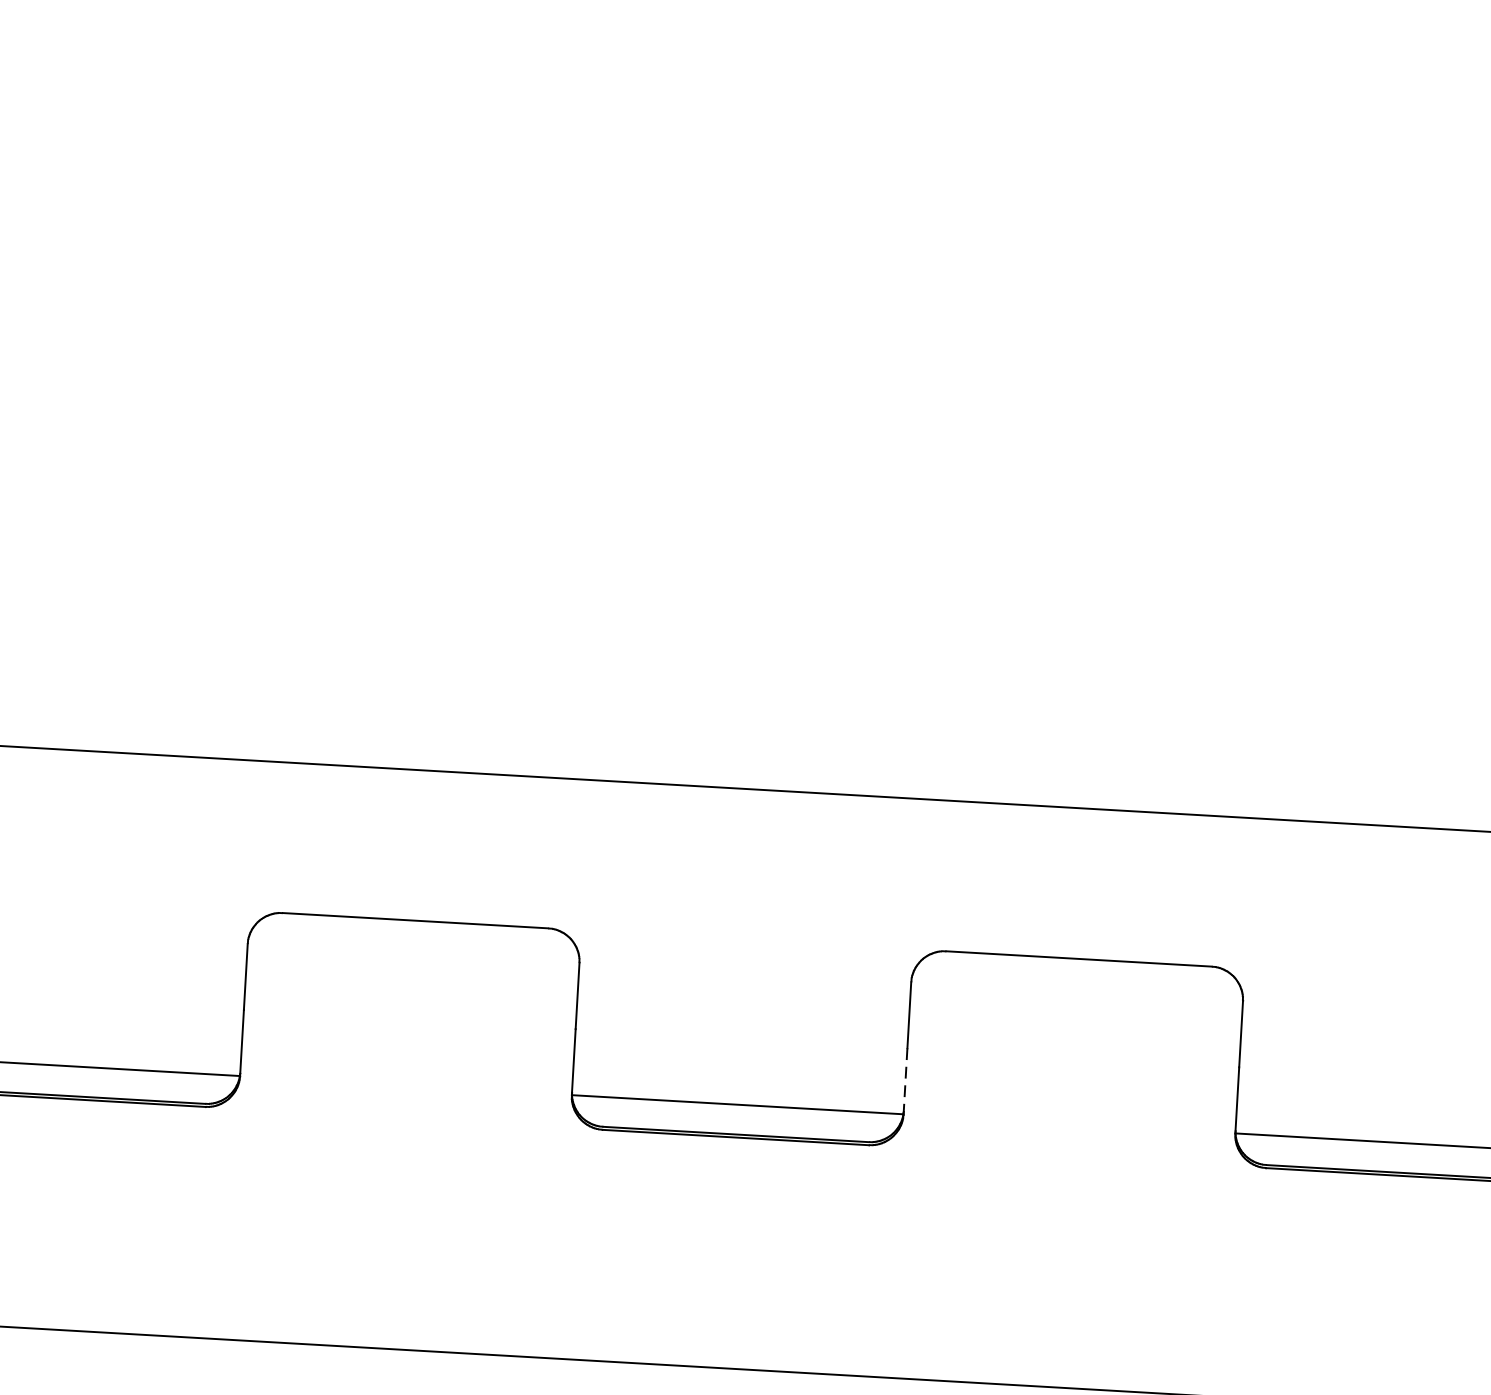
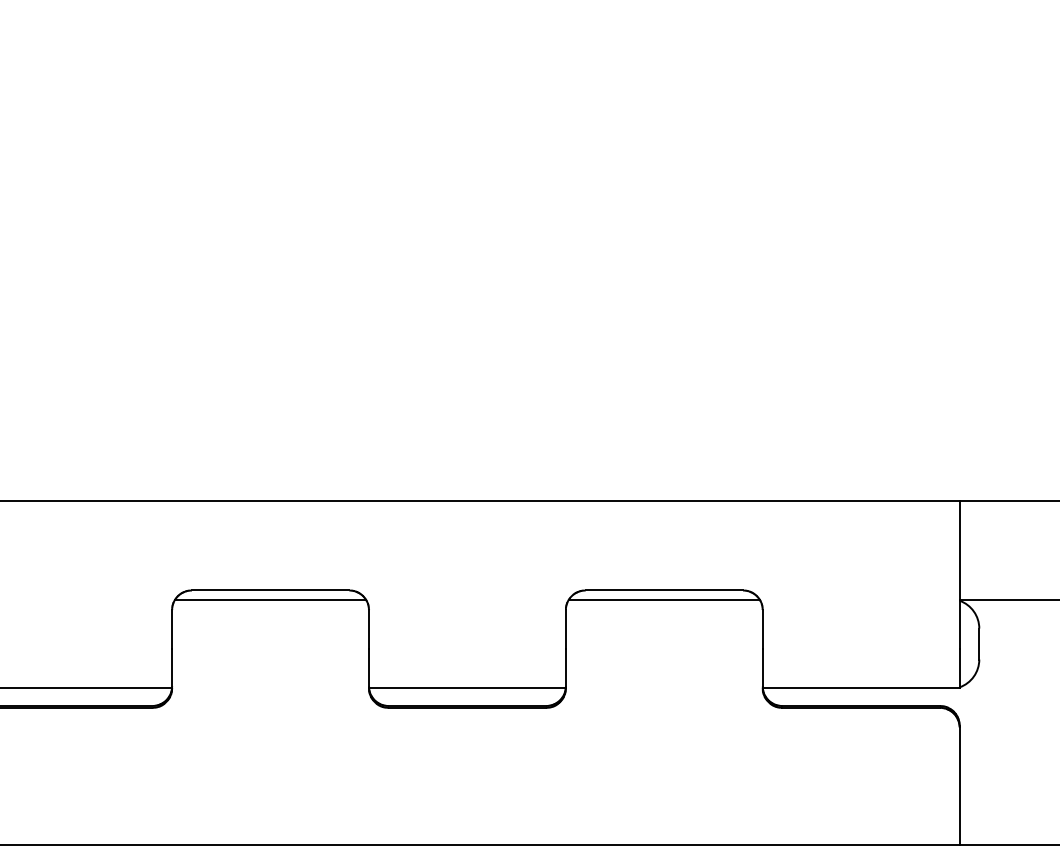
line: (414, 935) -> (270, 599), added
line: (1076, 974) -> (663, 599), added
line: (904, 1080) -> (565, 668), dashed -> solid

